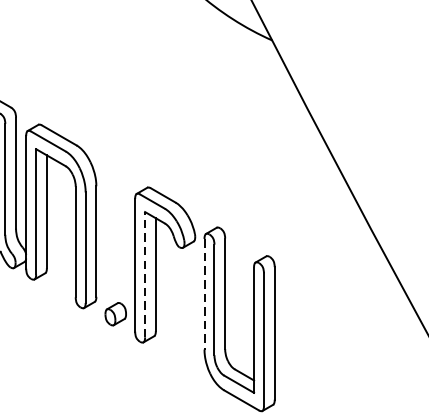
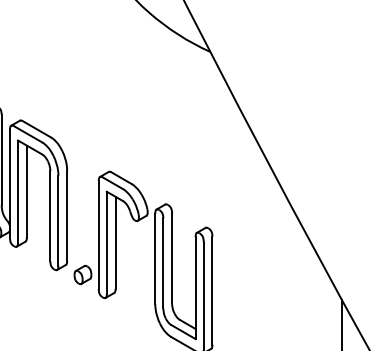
line: (144, 274) -> (106, 242), dashed -> solid
line: (204, 295) -> (155, 259), dashed -> solid

